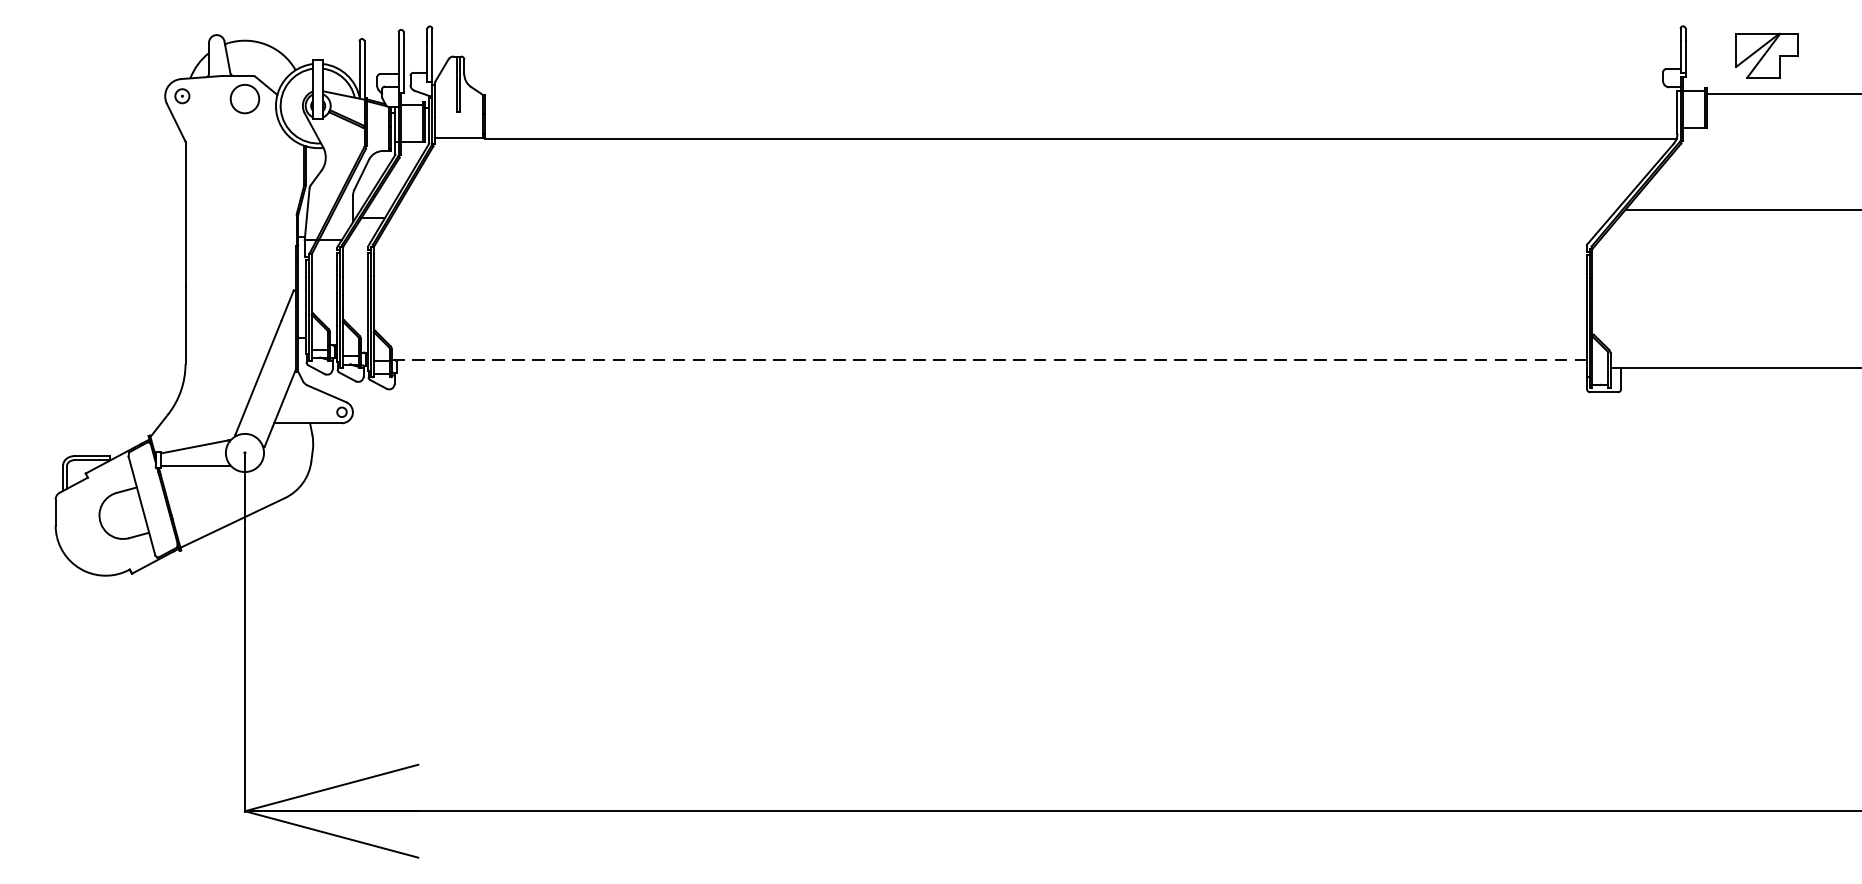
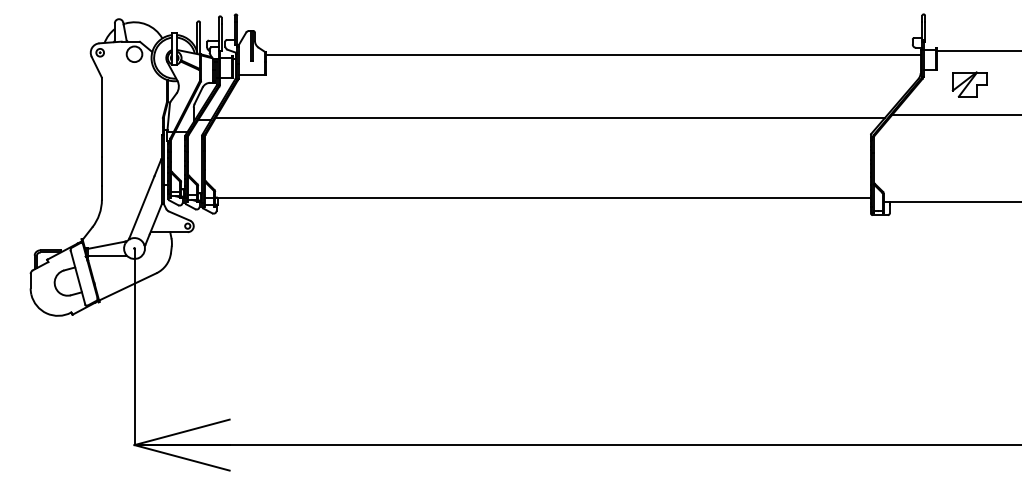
part: (1766, 55) -> (969, 84), moved
line: (1081, 139) -> (593, 55), moved
line: (1001, 216) -> (549, 118), added
line: (990, 359) -> (543, 197), dashed -> solid

